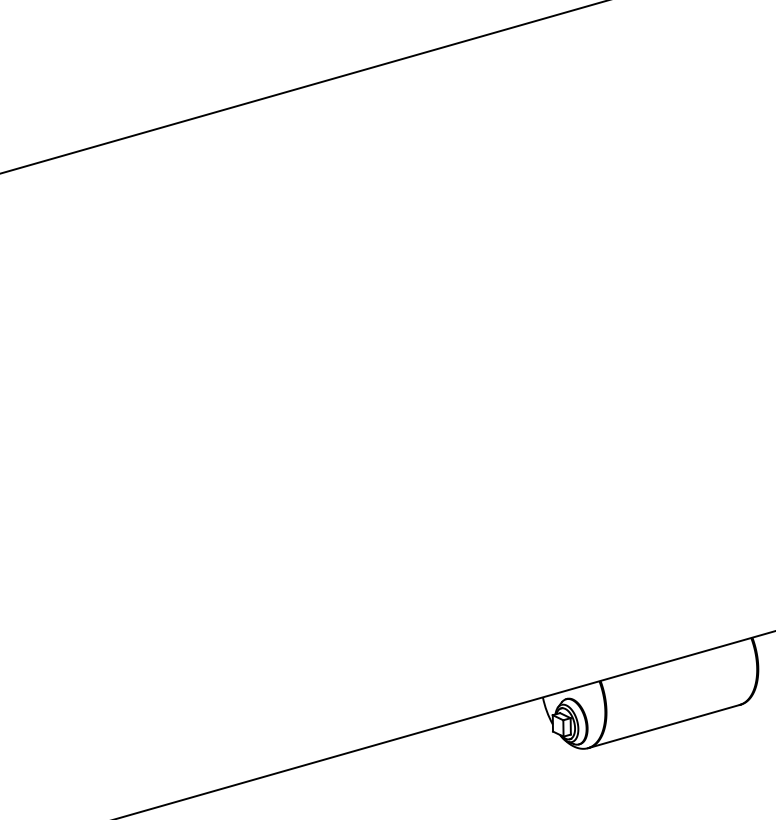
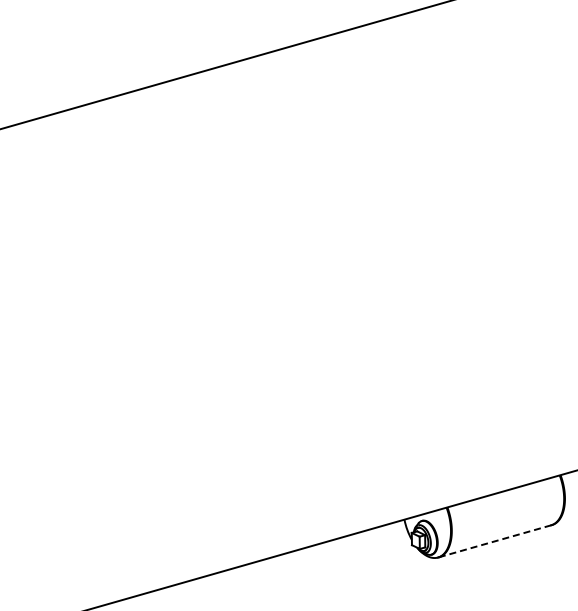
line: (665, 726) -> (495, 541), solid -> dashed

